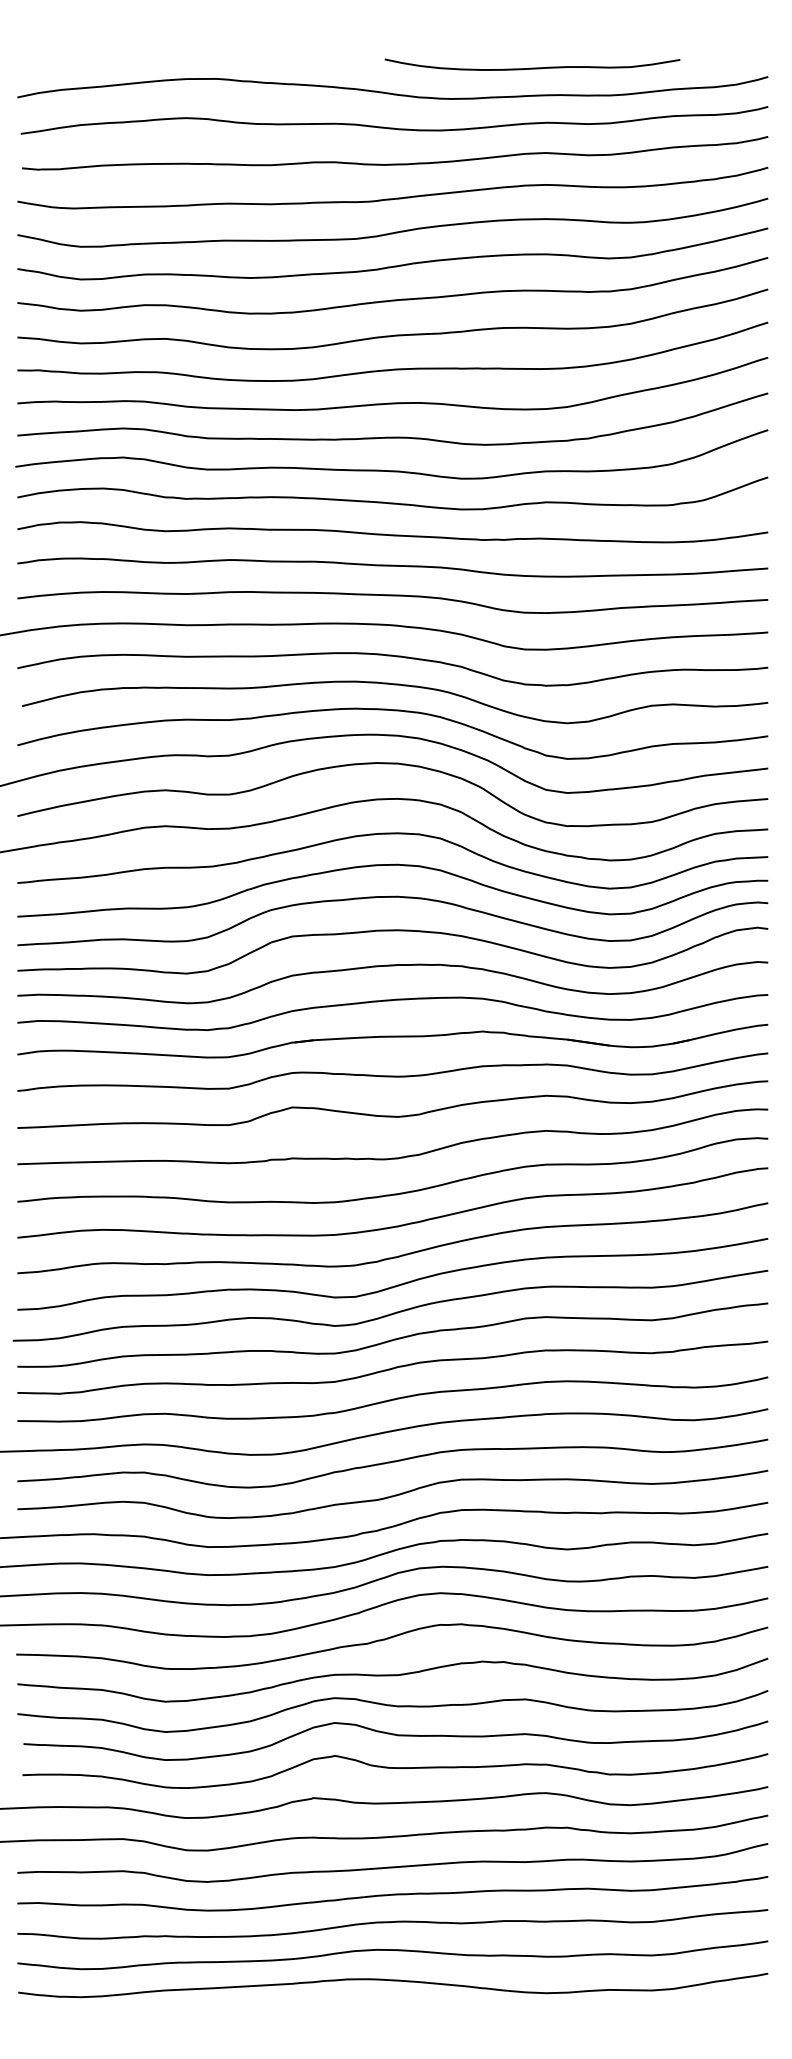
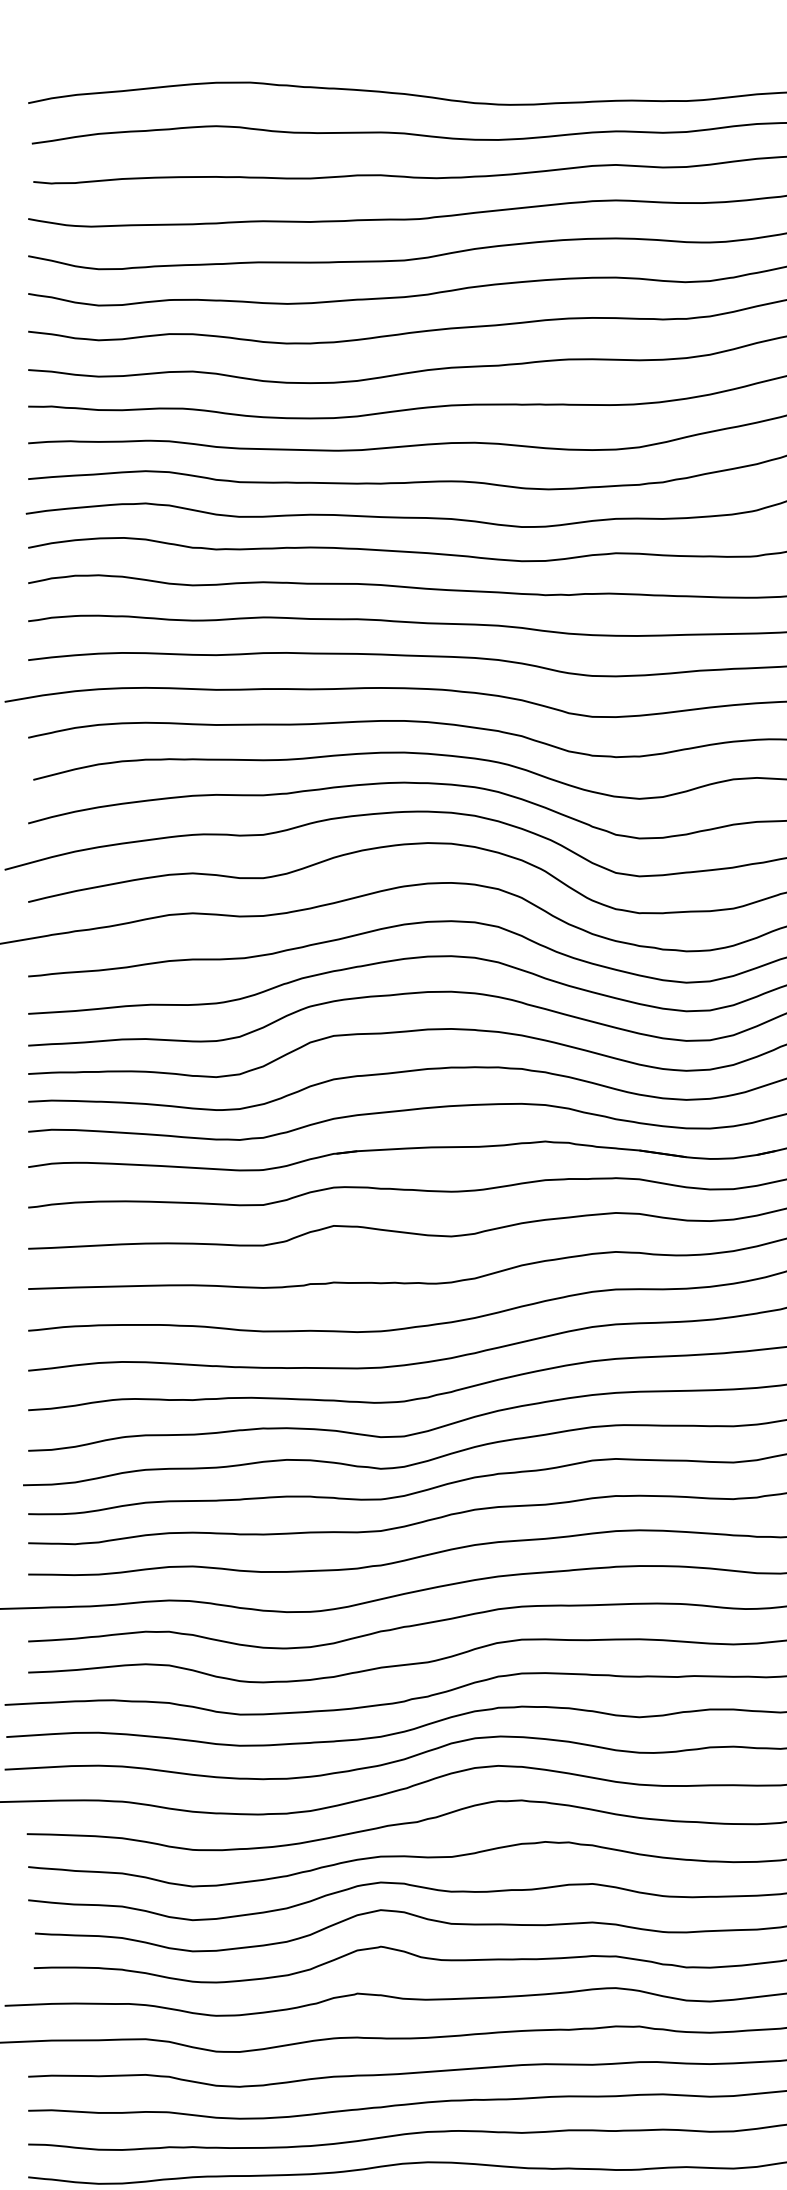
curve: (532, 67) -> (600, 69), removed

